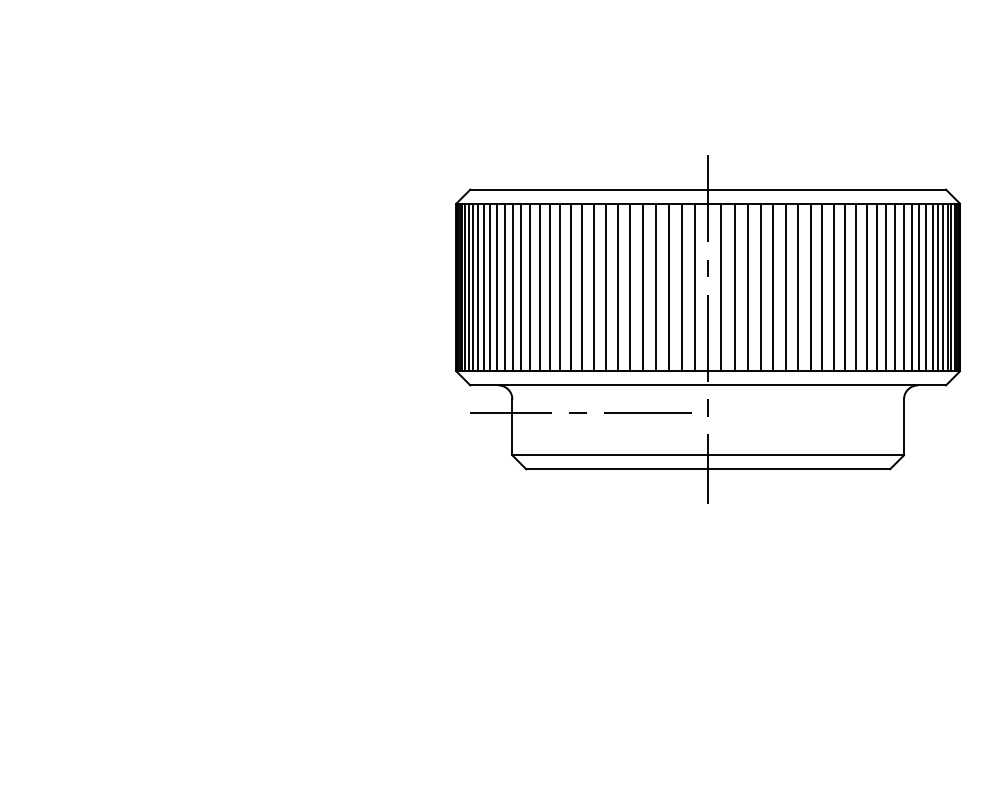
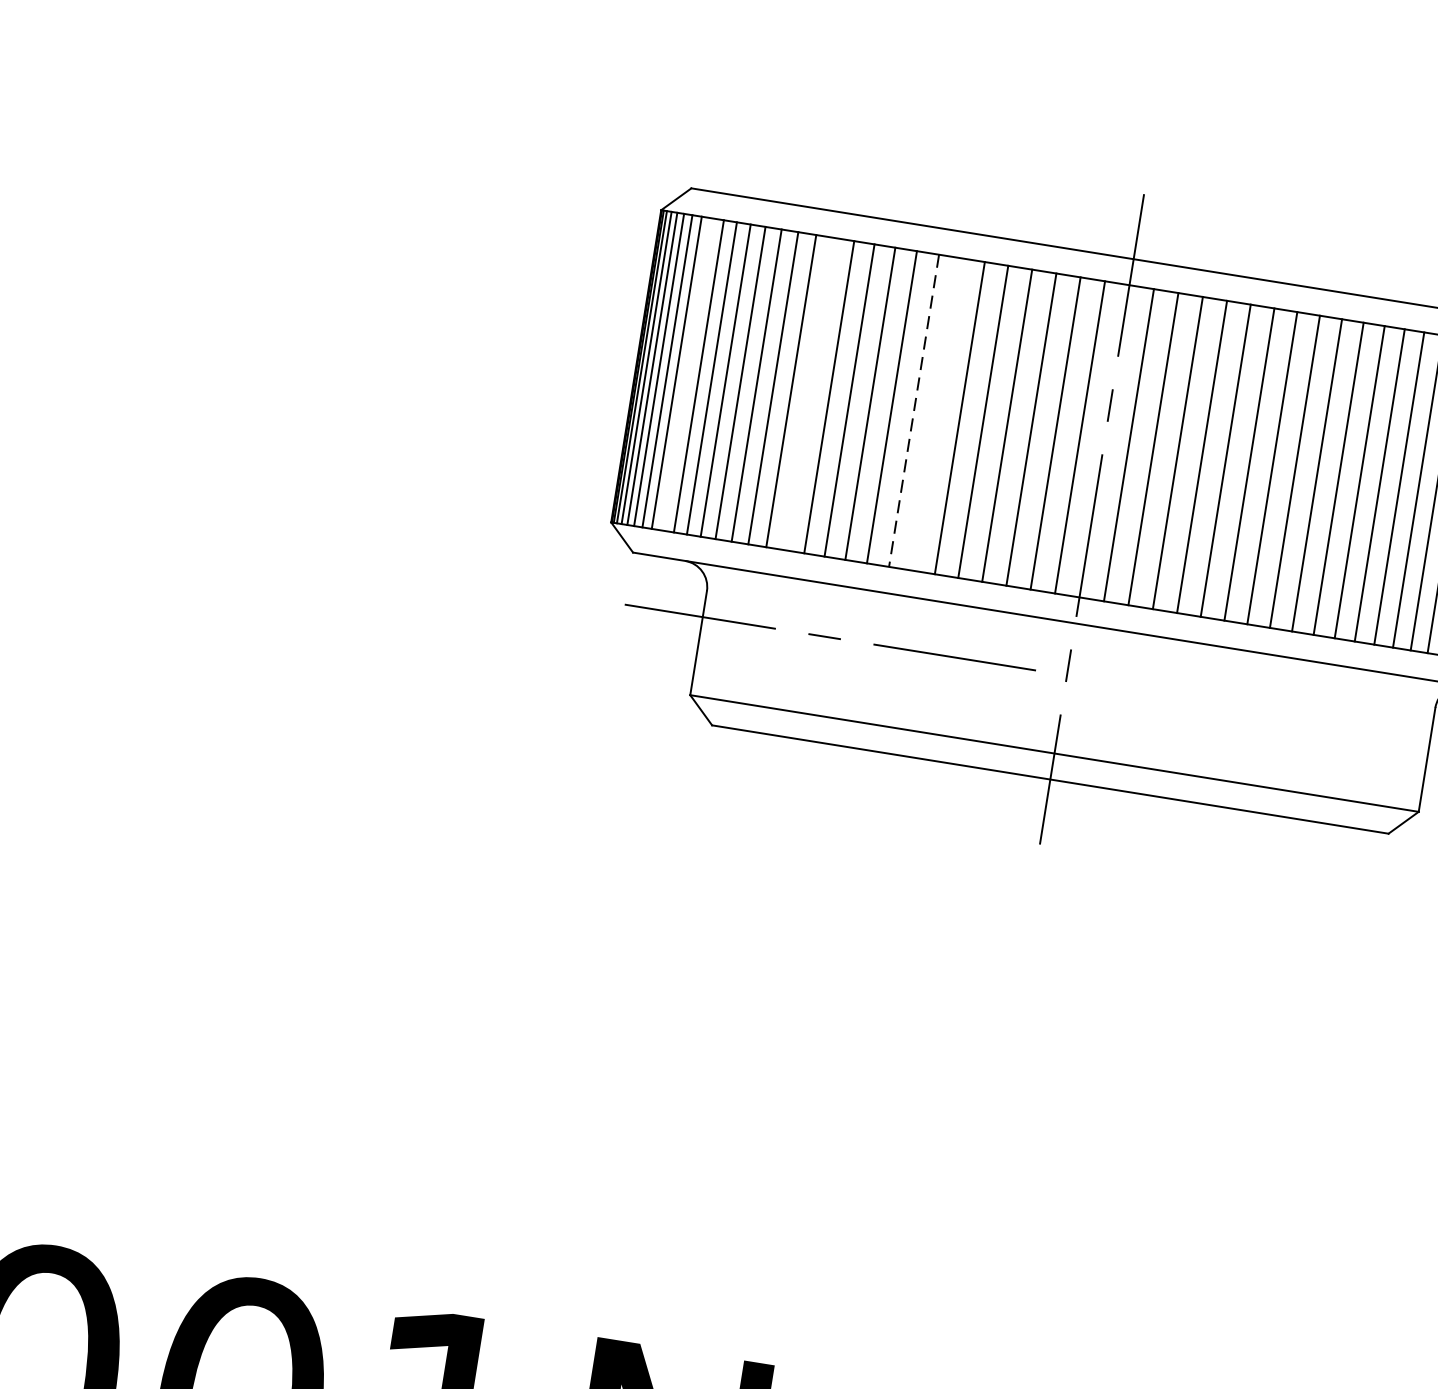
line: (483, 287) -> (686, 374), removed
line: (549, 287) -> (809, 393), removed
line: (605, 287) -> (913, 410), solid -> dashed
line: (617, 287) -> (935, 414), removed

